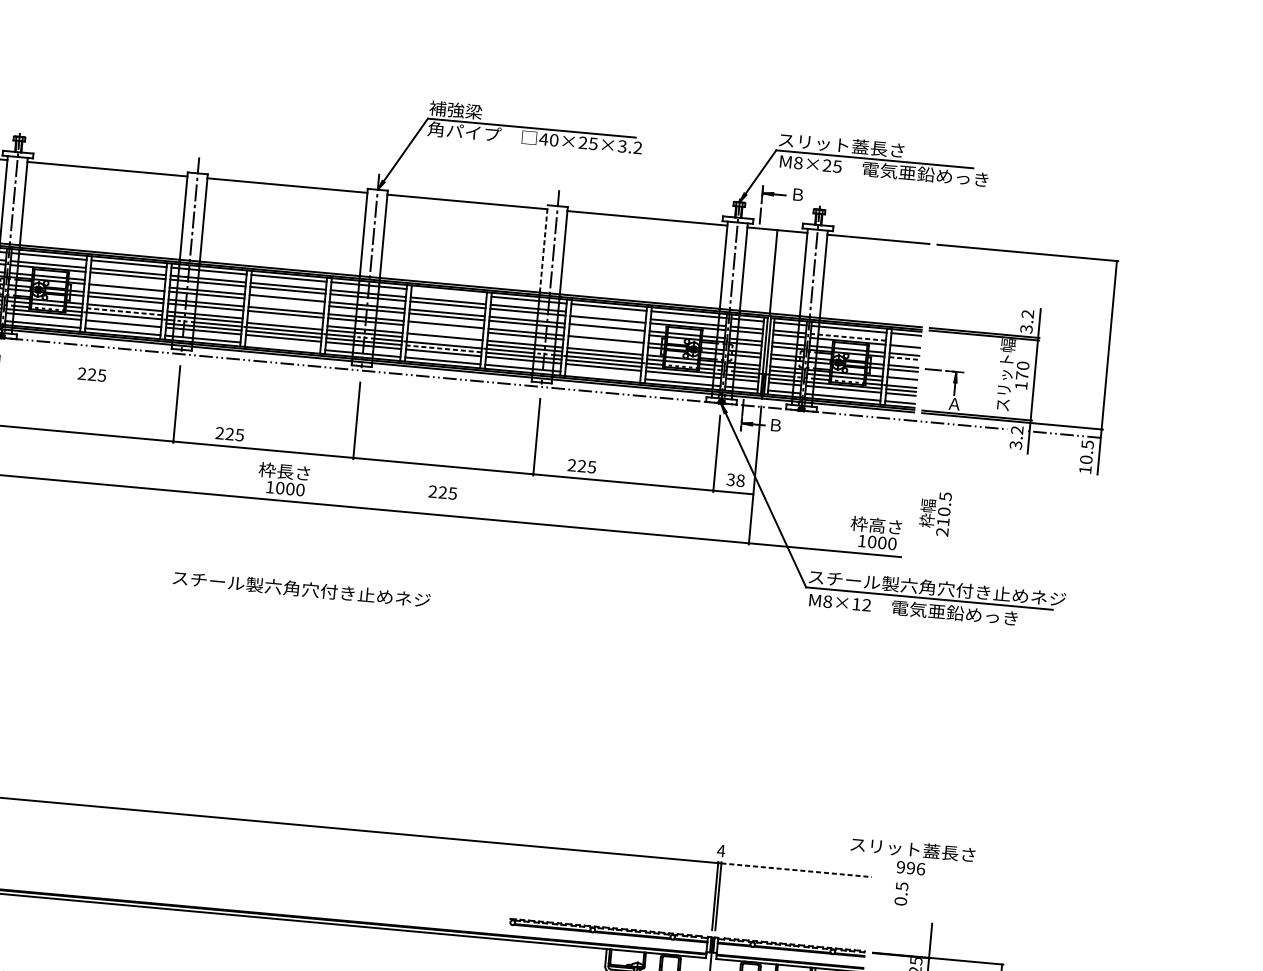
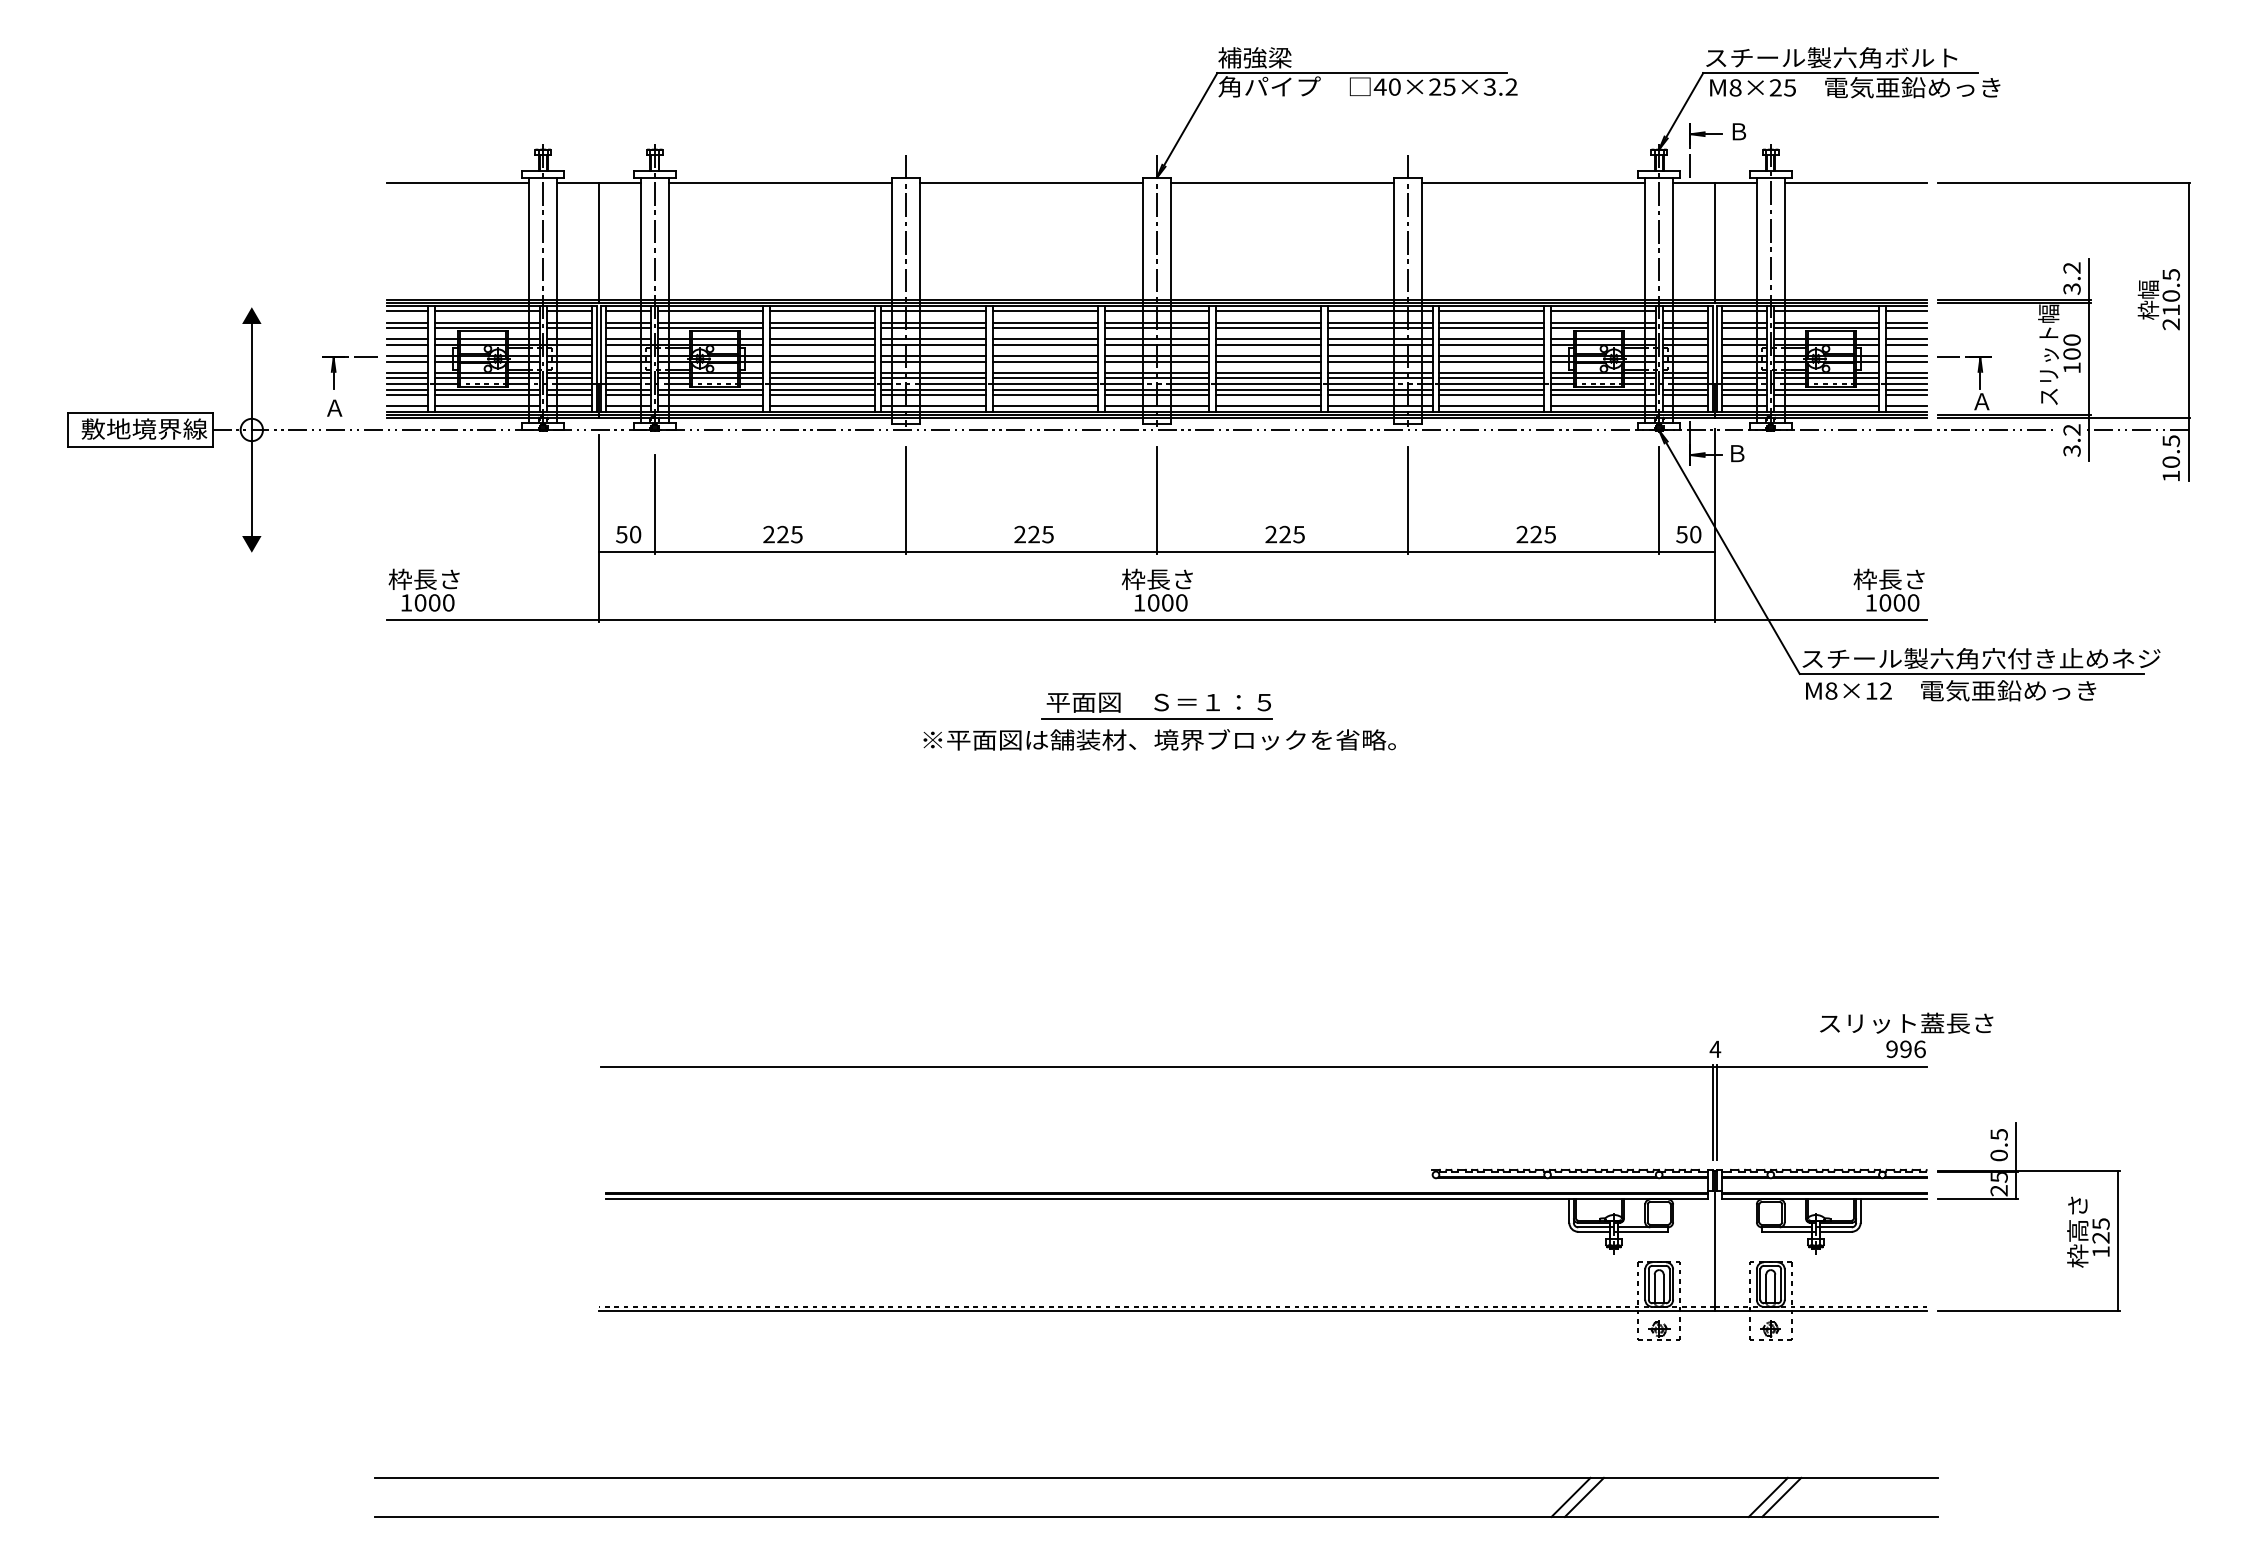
text: (878, 148) -> (1844, 57), スリット蓋長さ -> スチール製六角ボルト
line: (544, 248) -> (1394, 238), dashed -> solid
line: (126, 283) -> (821, 339), added
line: (449, 292) -> (1268, 311), added
line: (286, 301) -> (1044, 344), added
line: (124, 311) -> (821, 378), dashed -> solid
line: (608, 315) -> (1491, 322), added
line: (123, 319) -> (821, 389), added
line: (284, 322) -> (1044, 372), added
line: (445, 328) -> (1268, 361), added
line: (606, 331) -> (1491, 344), added
line: (848, 337) -> (1826, 322), dashed -> solid
line: (444, 340) -> (1268, 378), added
line: (905, 342) -> (1906, 322), added
line: (605, 343) -> (1491, 361), added
line: (282, 346) -> (1044, 406), added
line: (443, 348) -> (1268, 389), dashed -> solid
line: (904, 358) -> (1906, 344), dashed -> solid
text: (91, 374) -> (782, 534), moved
line: (602, 375) -> (1491, 406), added
text: (1021, 375) -> (2071, 353), 170 -> 100
line: (901, 382) -> (1906, 378), added
text: (229, 434) -> (1033, 534), moved
text: (581, 466) -> (1535, 534), moved
text: (283, 478) -> (1156, 589), moved
text: (736, 480) -> (1689, 534), 38 -> 50
text: (442, 492) -> (1284, 534), moved
text: (934, 513) -> (2158, 299), moved
text: (877, 524) -> (1890, 578), 枠高さ -> 枠長さ
part: (343, 568) -> (1156, 705), added
text: (342, 592) -> (1158, 739), スチール製六角穴付き止めネジ -> ※平面図は舗装材、境界ブロックを省略。
text: (912, 858) -> (1906, 1035), moved
line: (796, 870) -> (1822, 1066), dashed -> solid
text: (900, 894) -> (1998, 1145), moved

